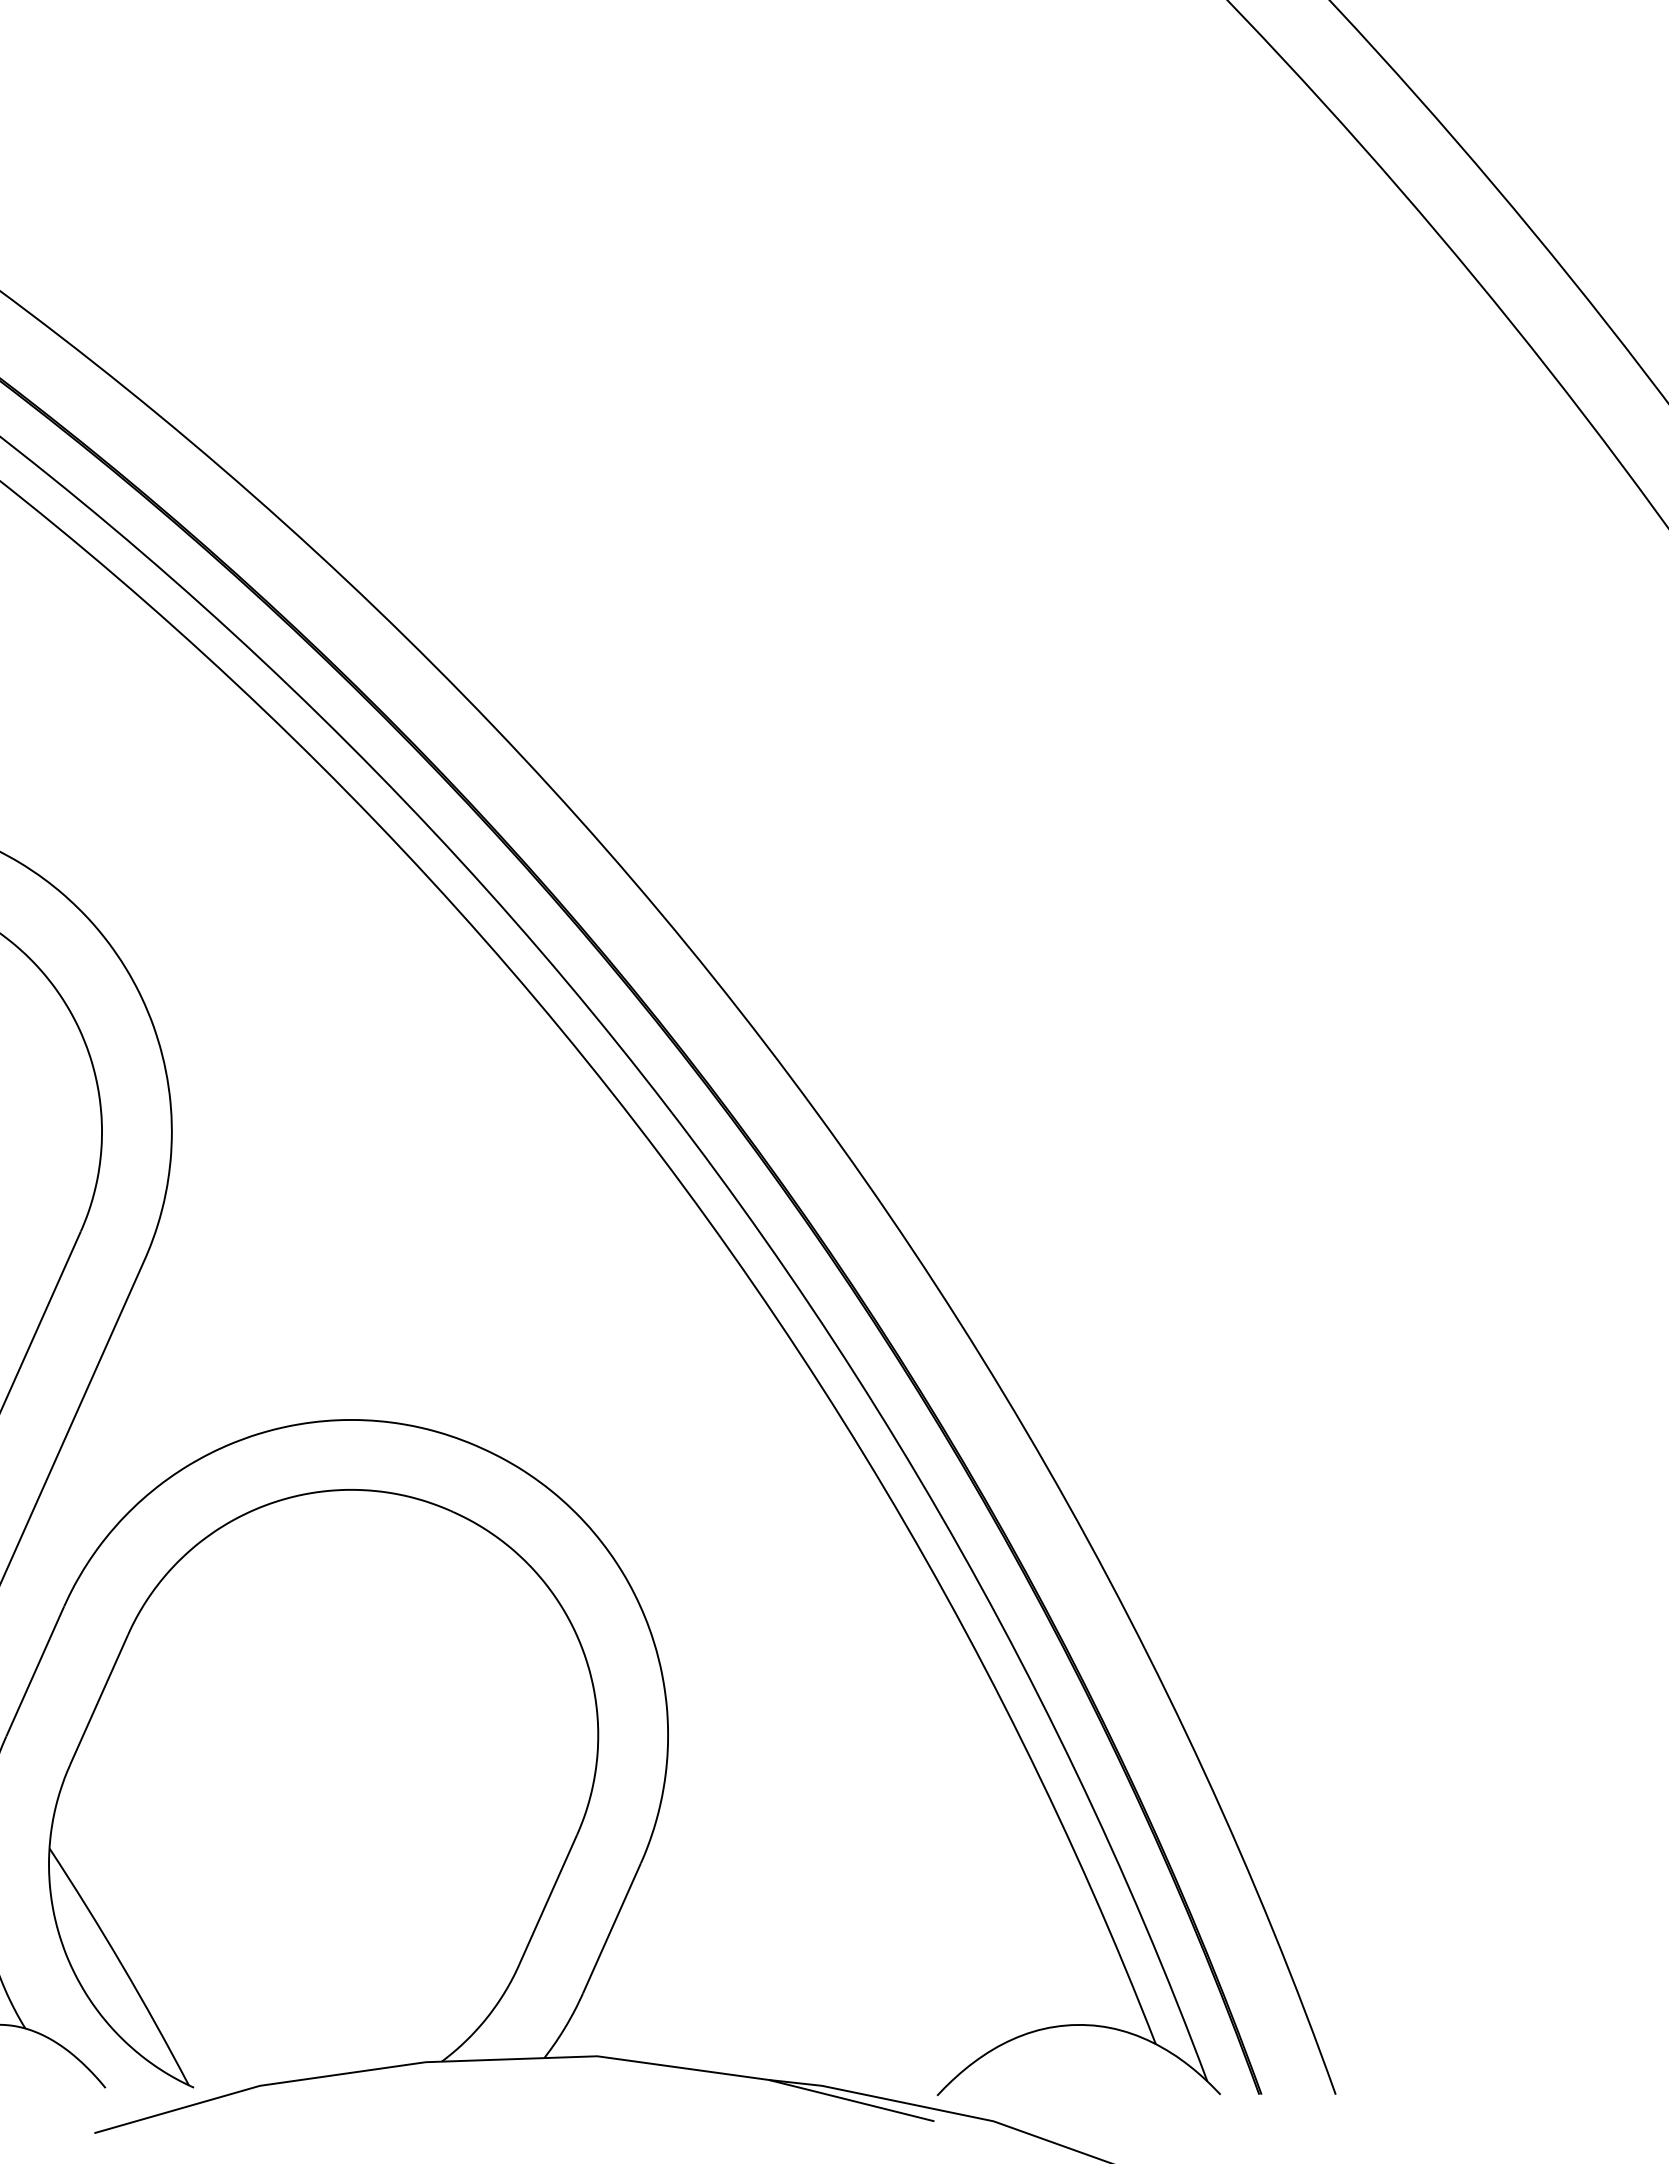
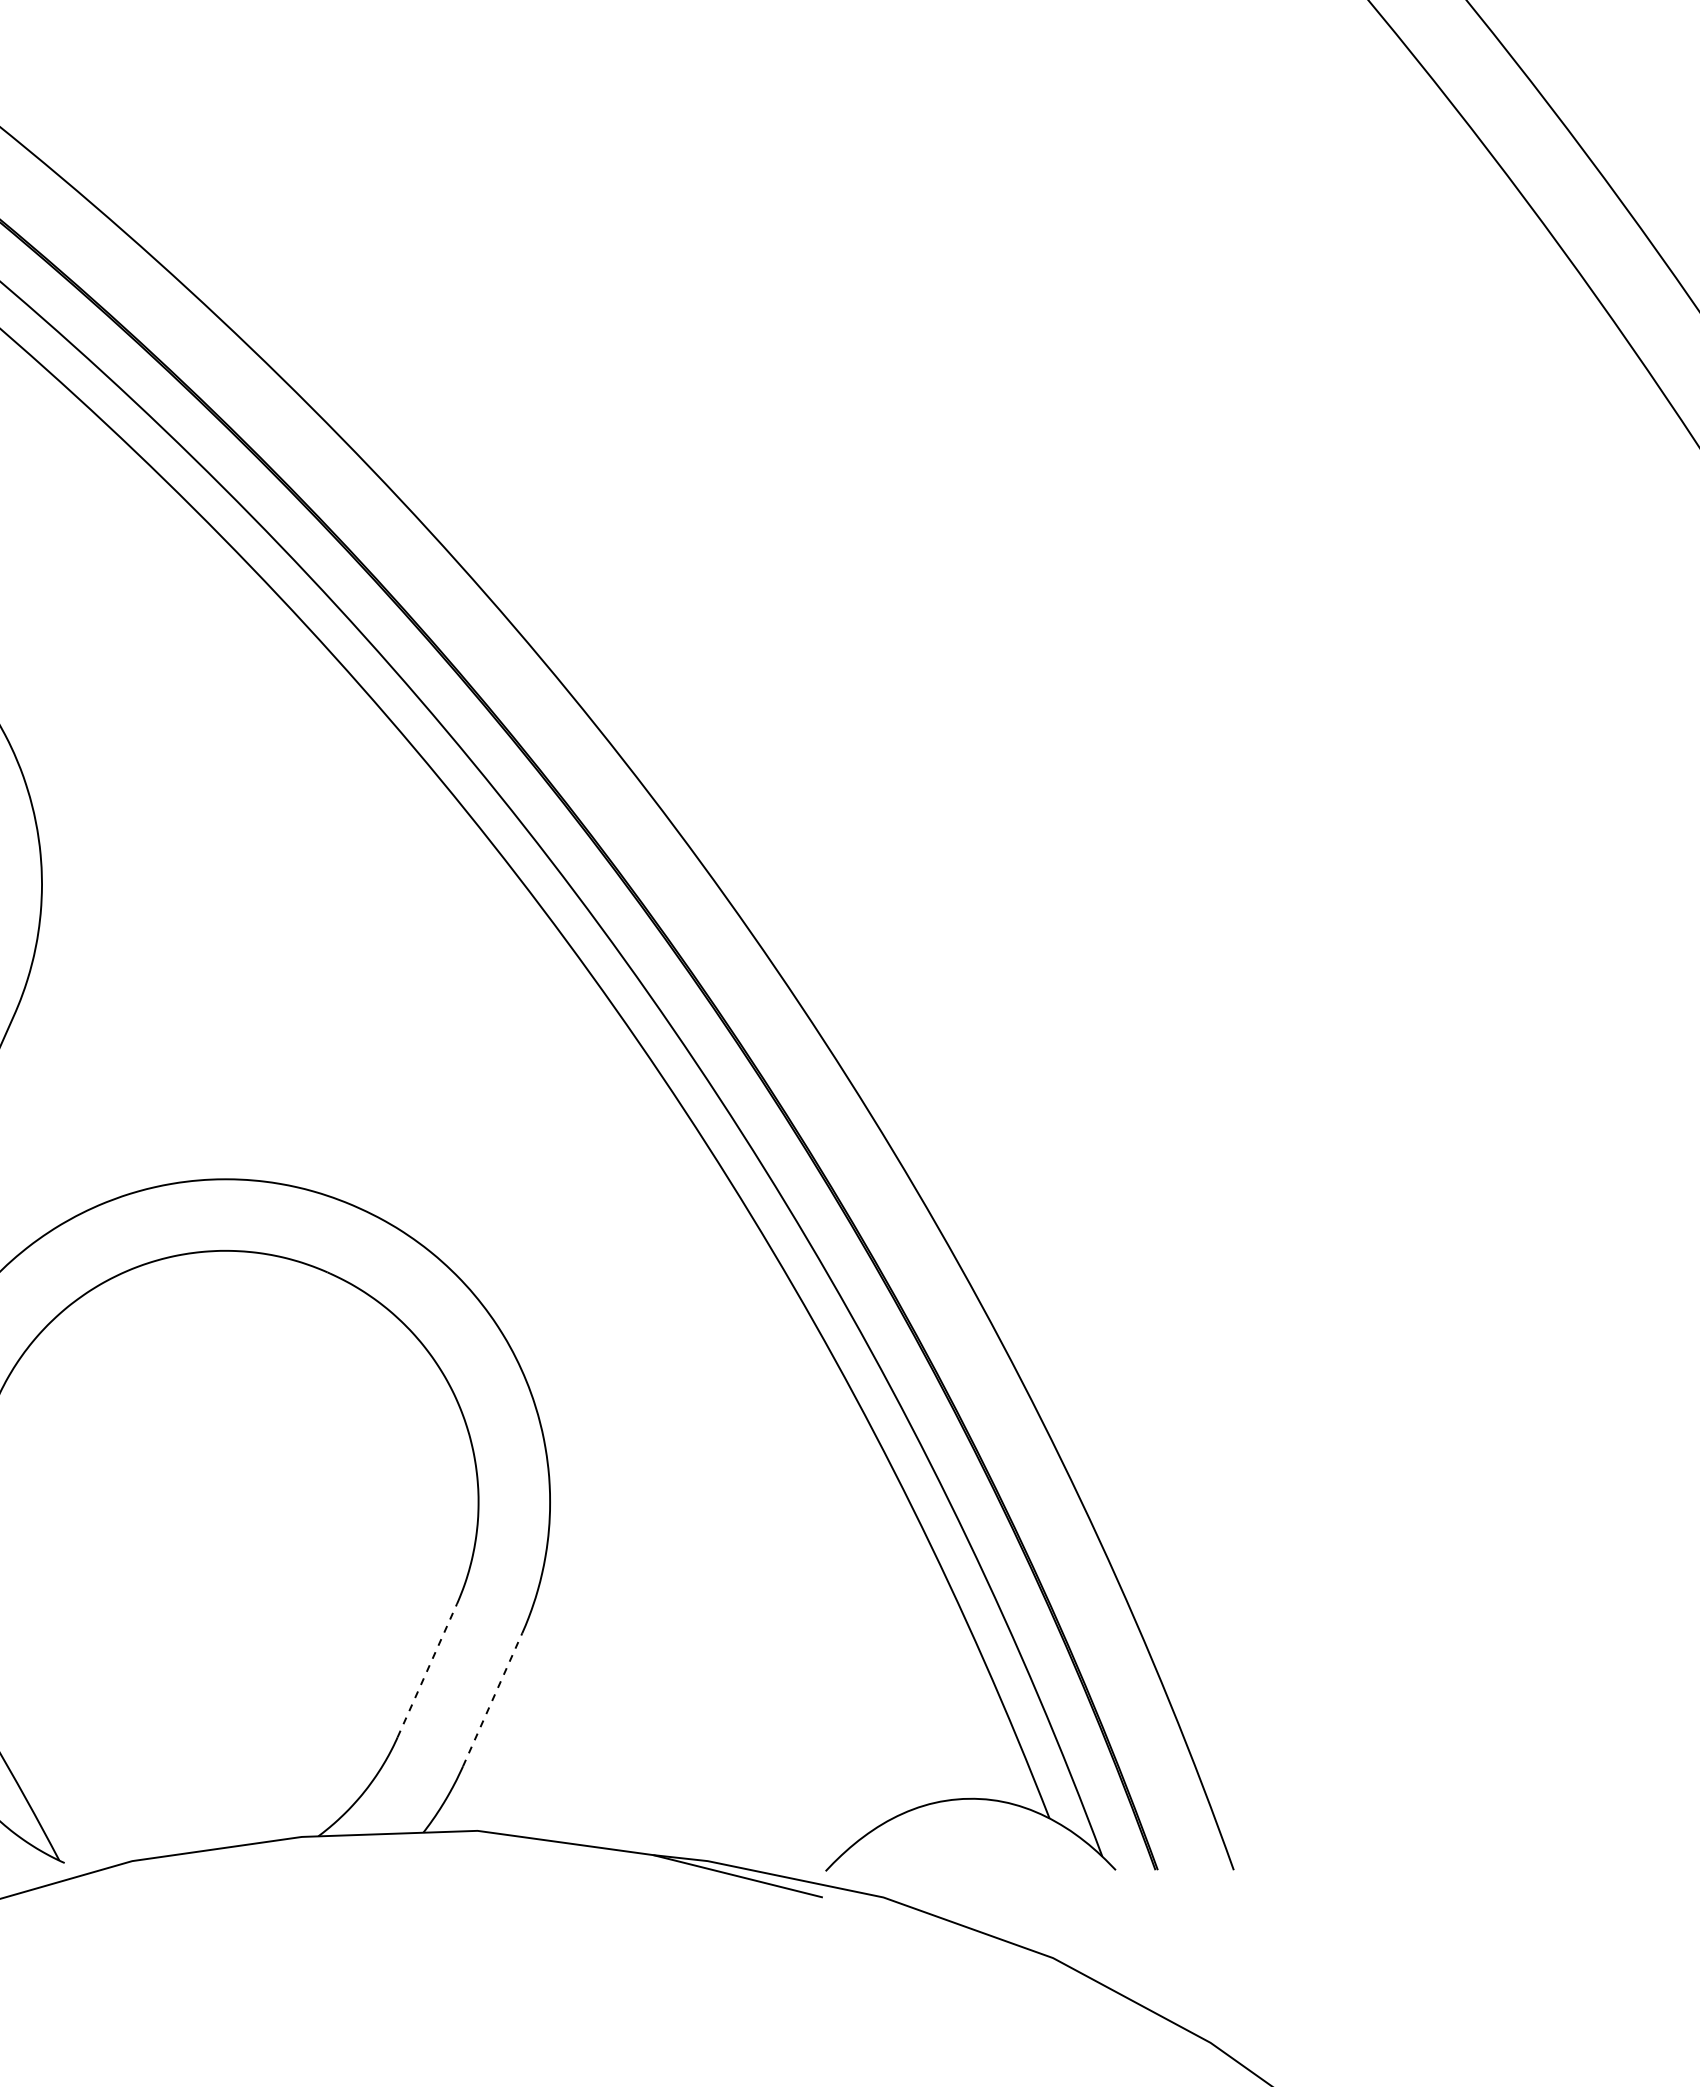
line: (548, 1899) -> (427, 1670), solid -> dashed
line: (612, 1927) -> (493, 1698), solid -> dashed

